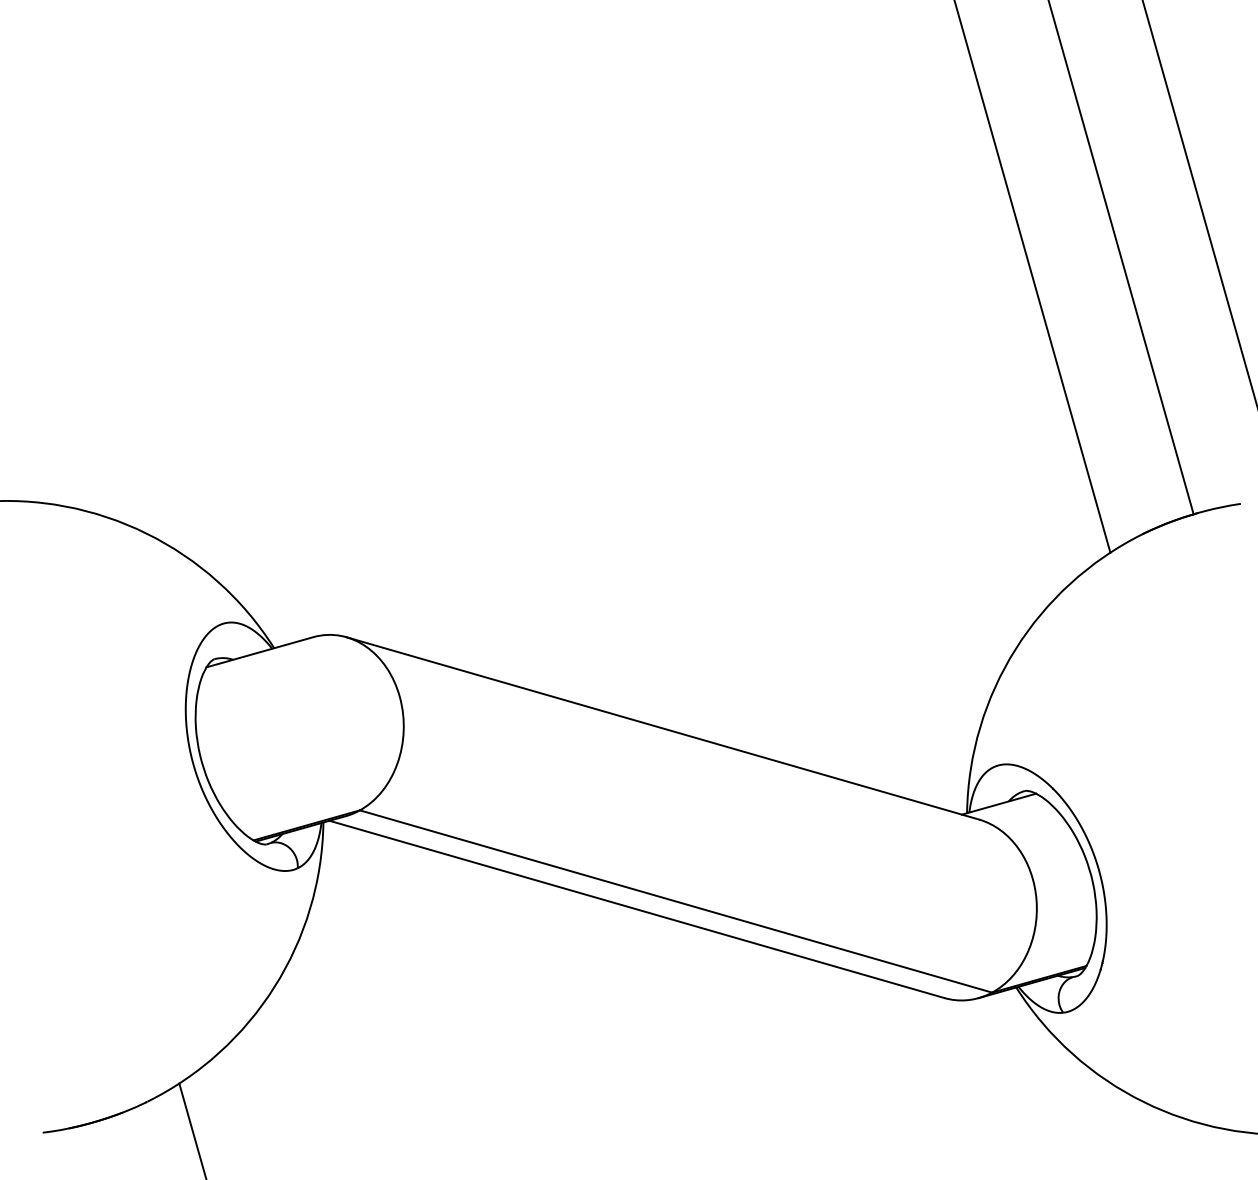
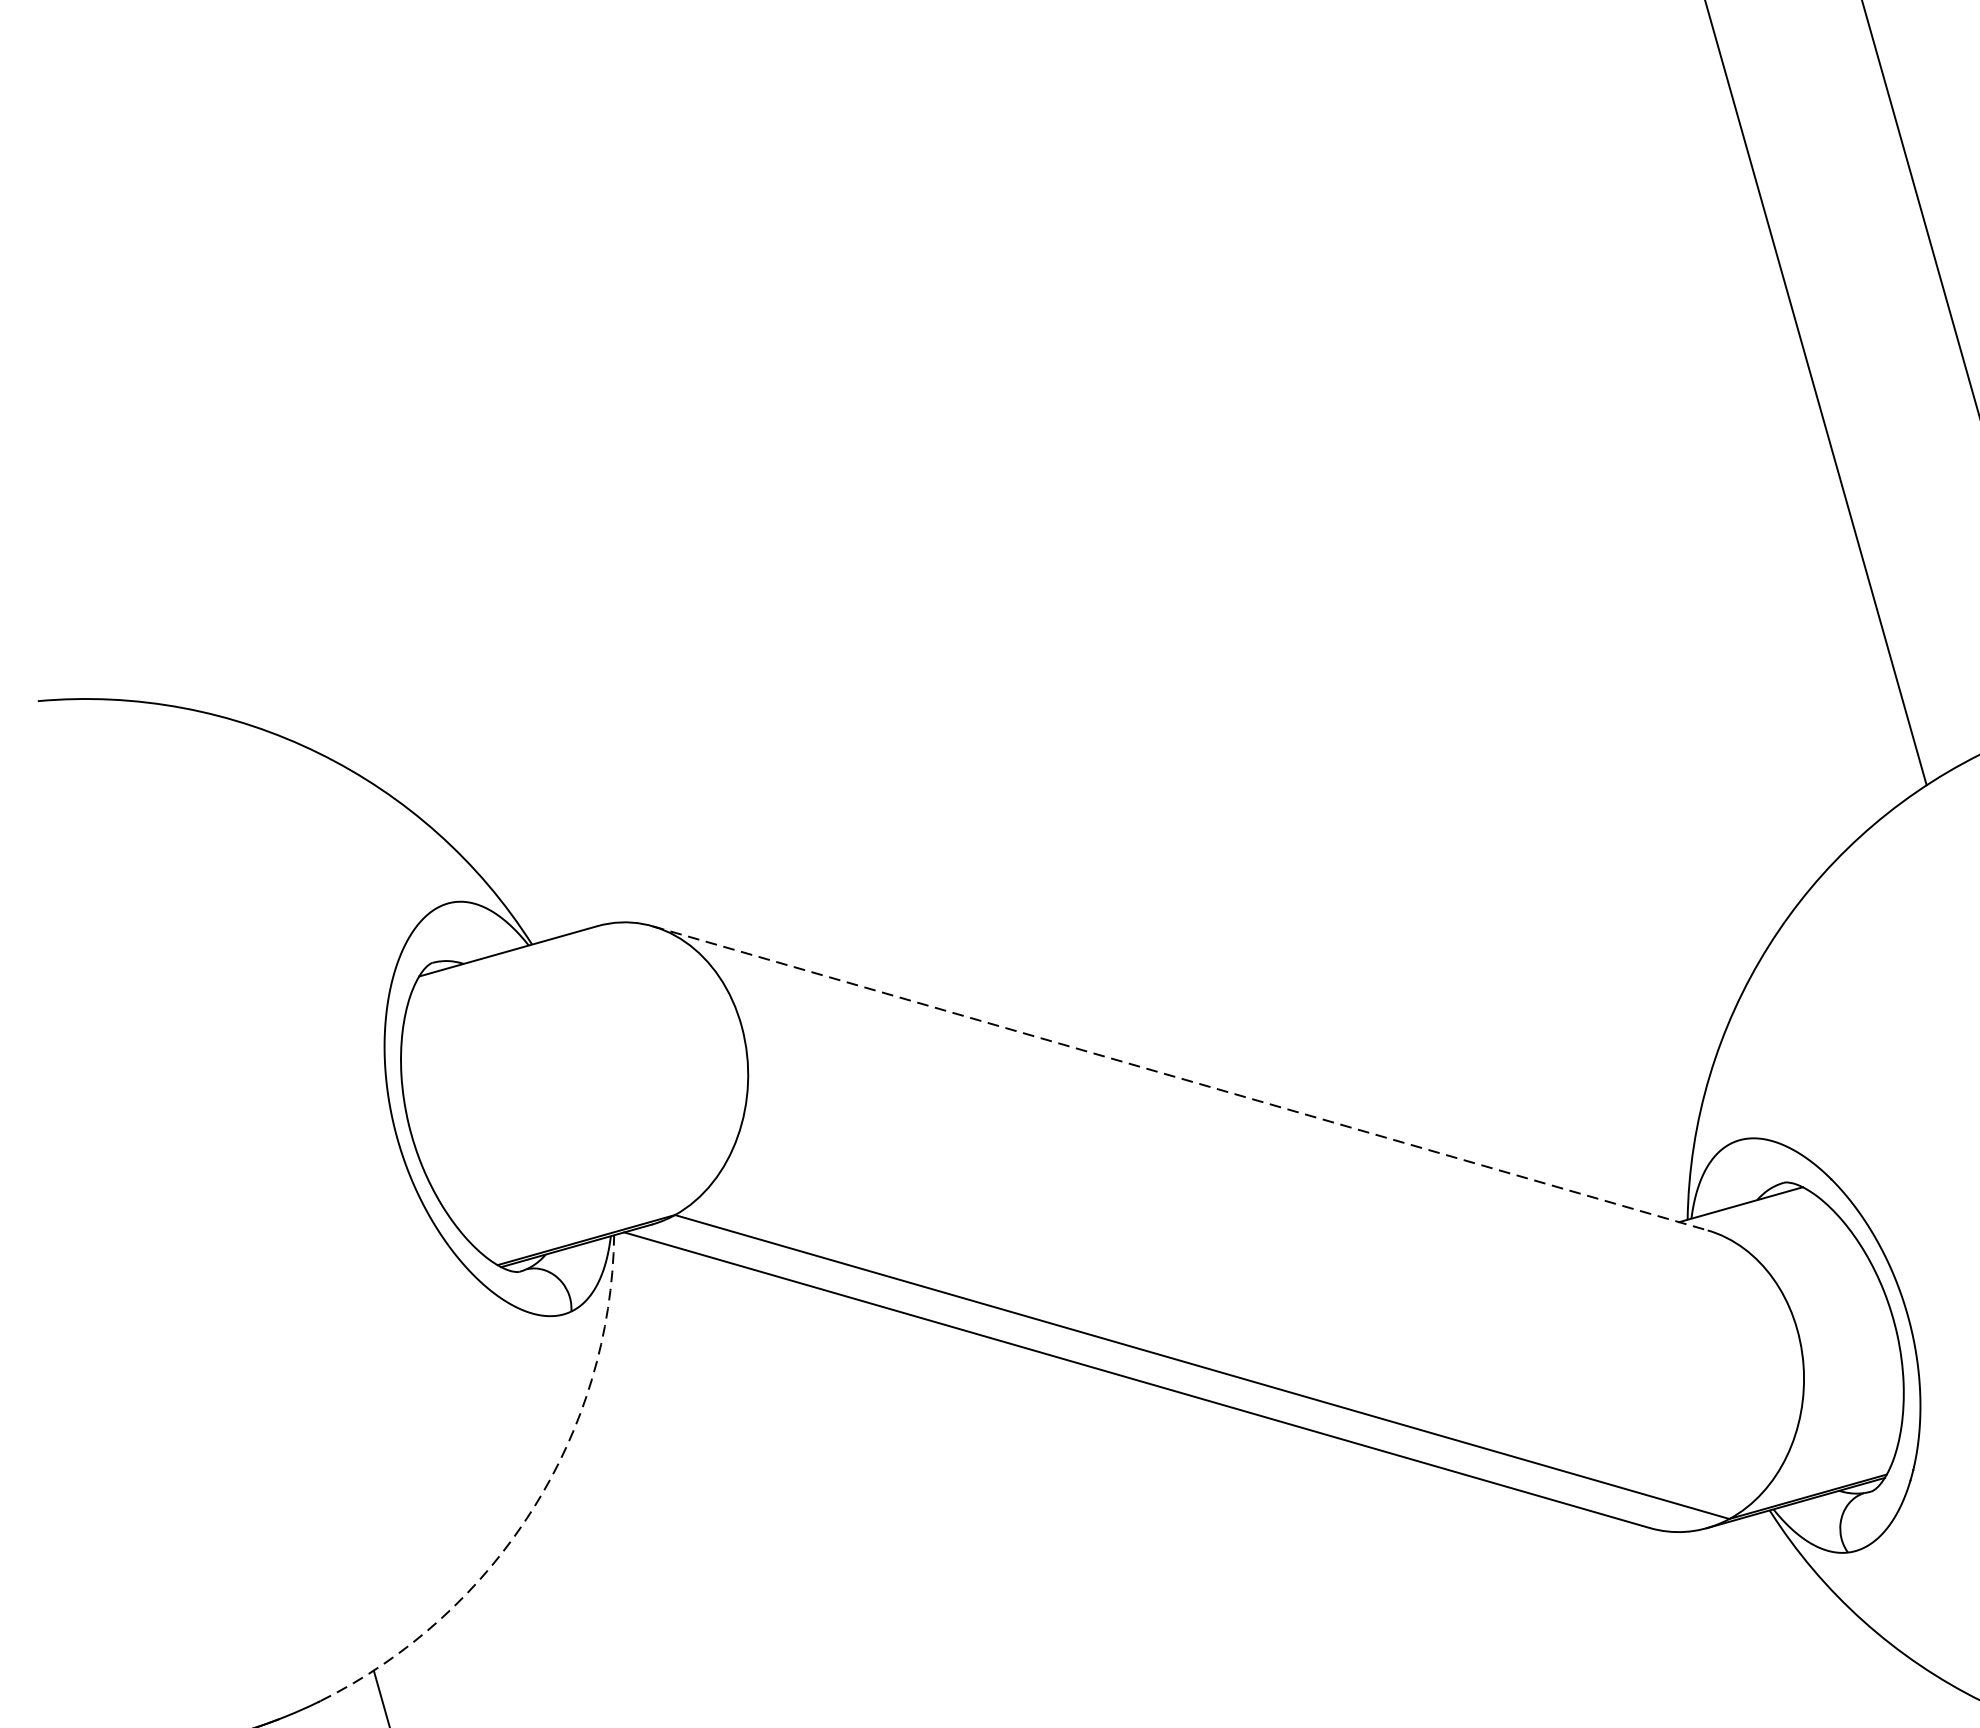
line: (663, 728) -> (1181, 1078), solid -> dashed
arc: (274, 986) -> (532, 1508), solid -> dashed

